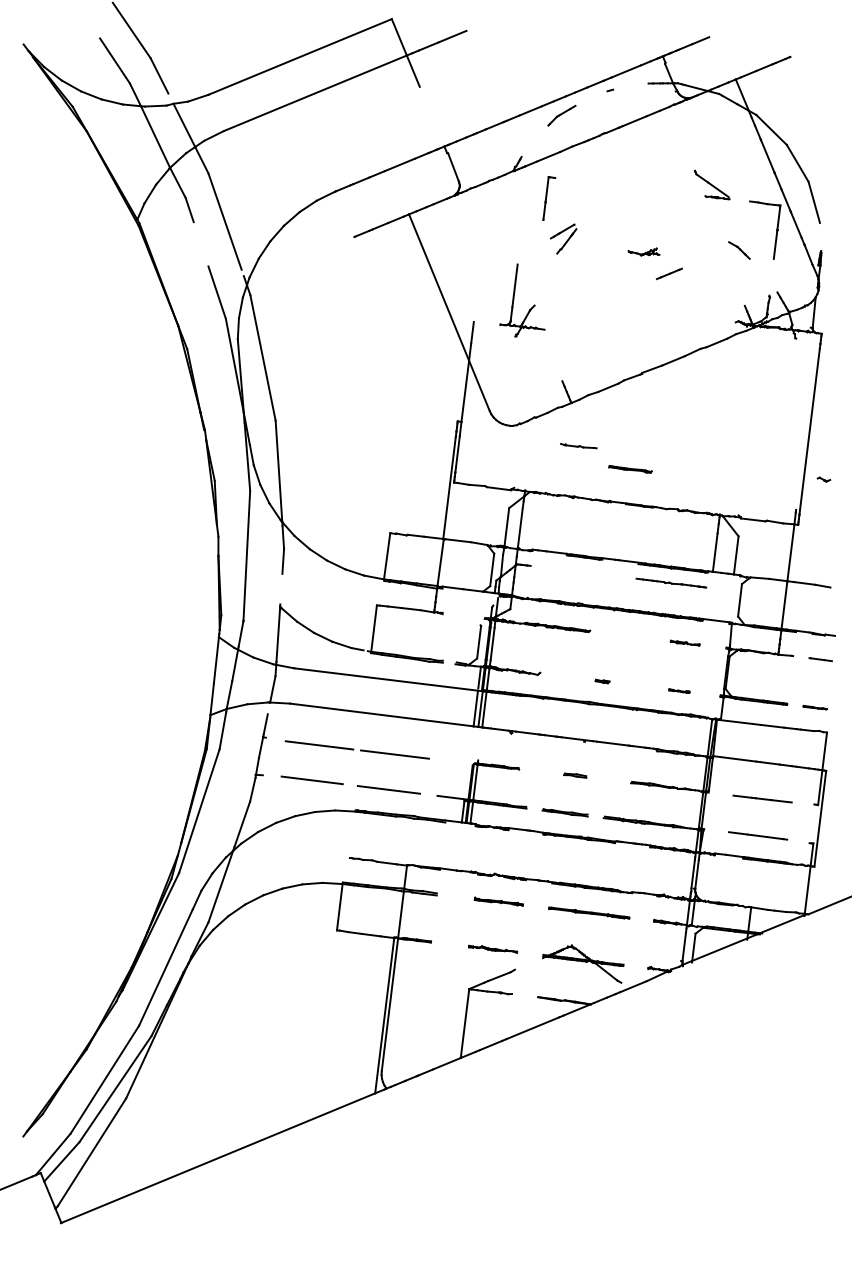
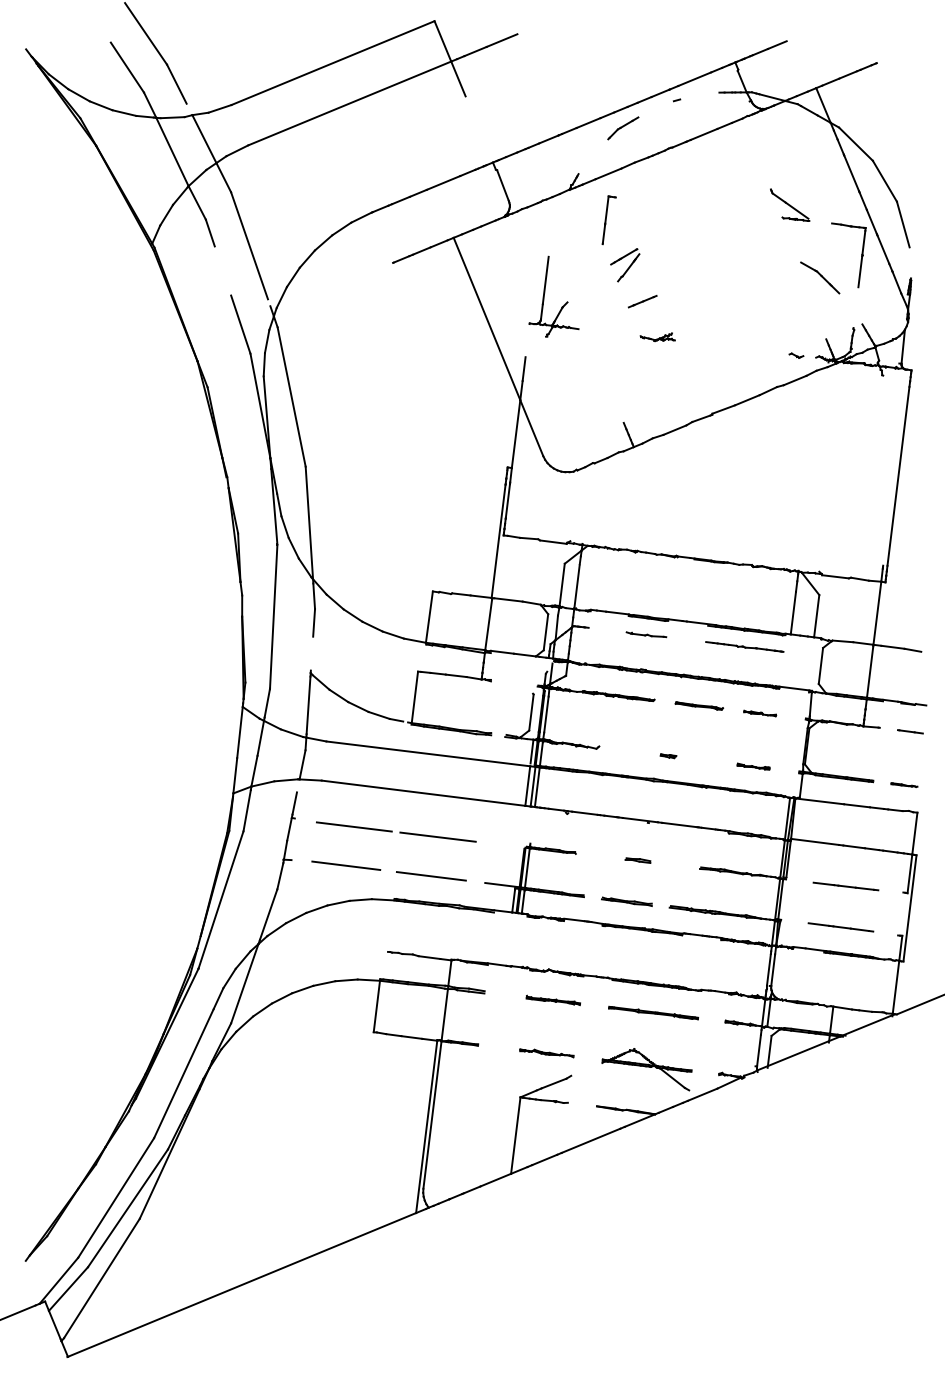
part: (739, 250) -> (820, 277), size x1.67
part: (643, 251) -> (657, 336), moved
line: (668, 273) -> (641, 301), moved
part: (514, 300) -> (545, 296), moved
line: (578, 446) -> (646, 635), moved
line: (630, 469) -> (699, 706), moved
part: (823, 479) -> (795, 355), moved
part: (679, 690) -> (753, 766), size x1.43

